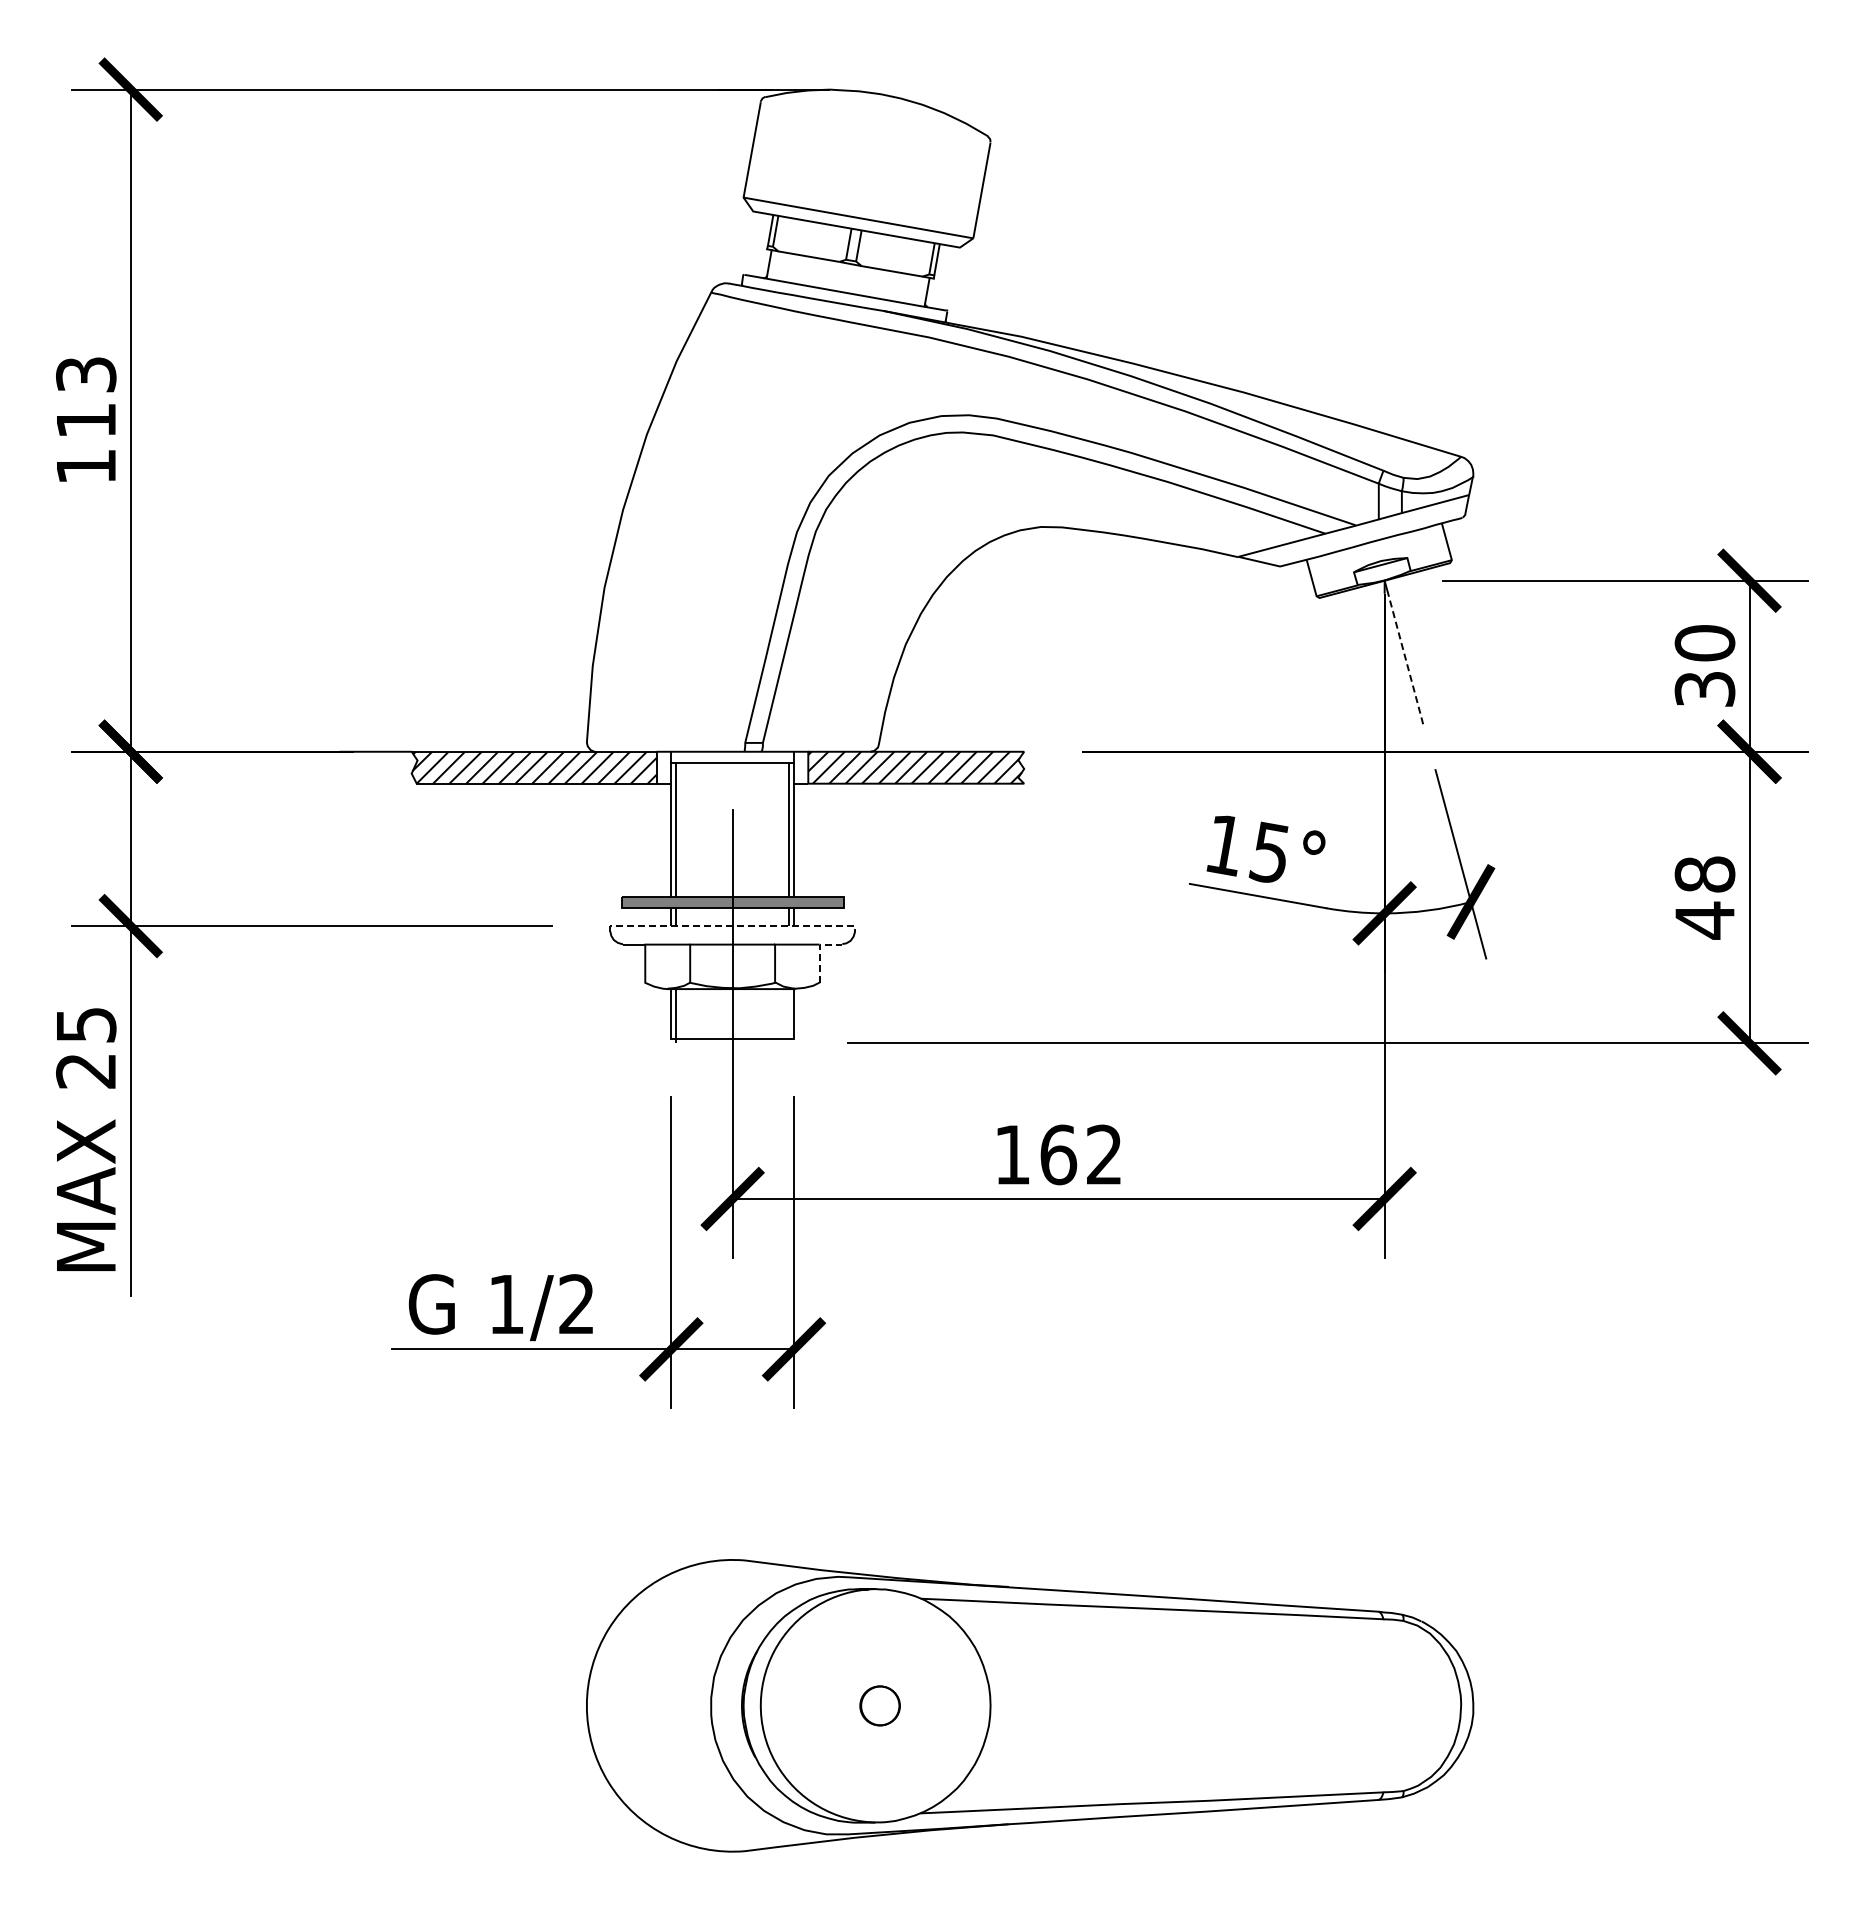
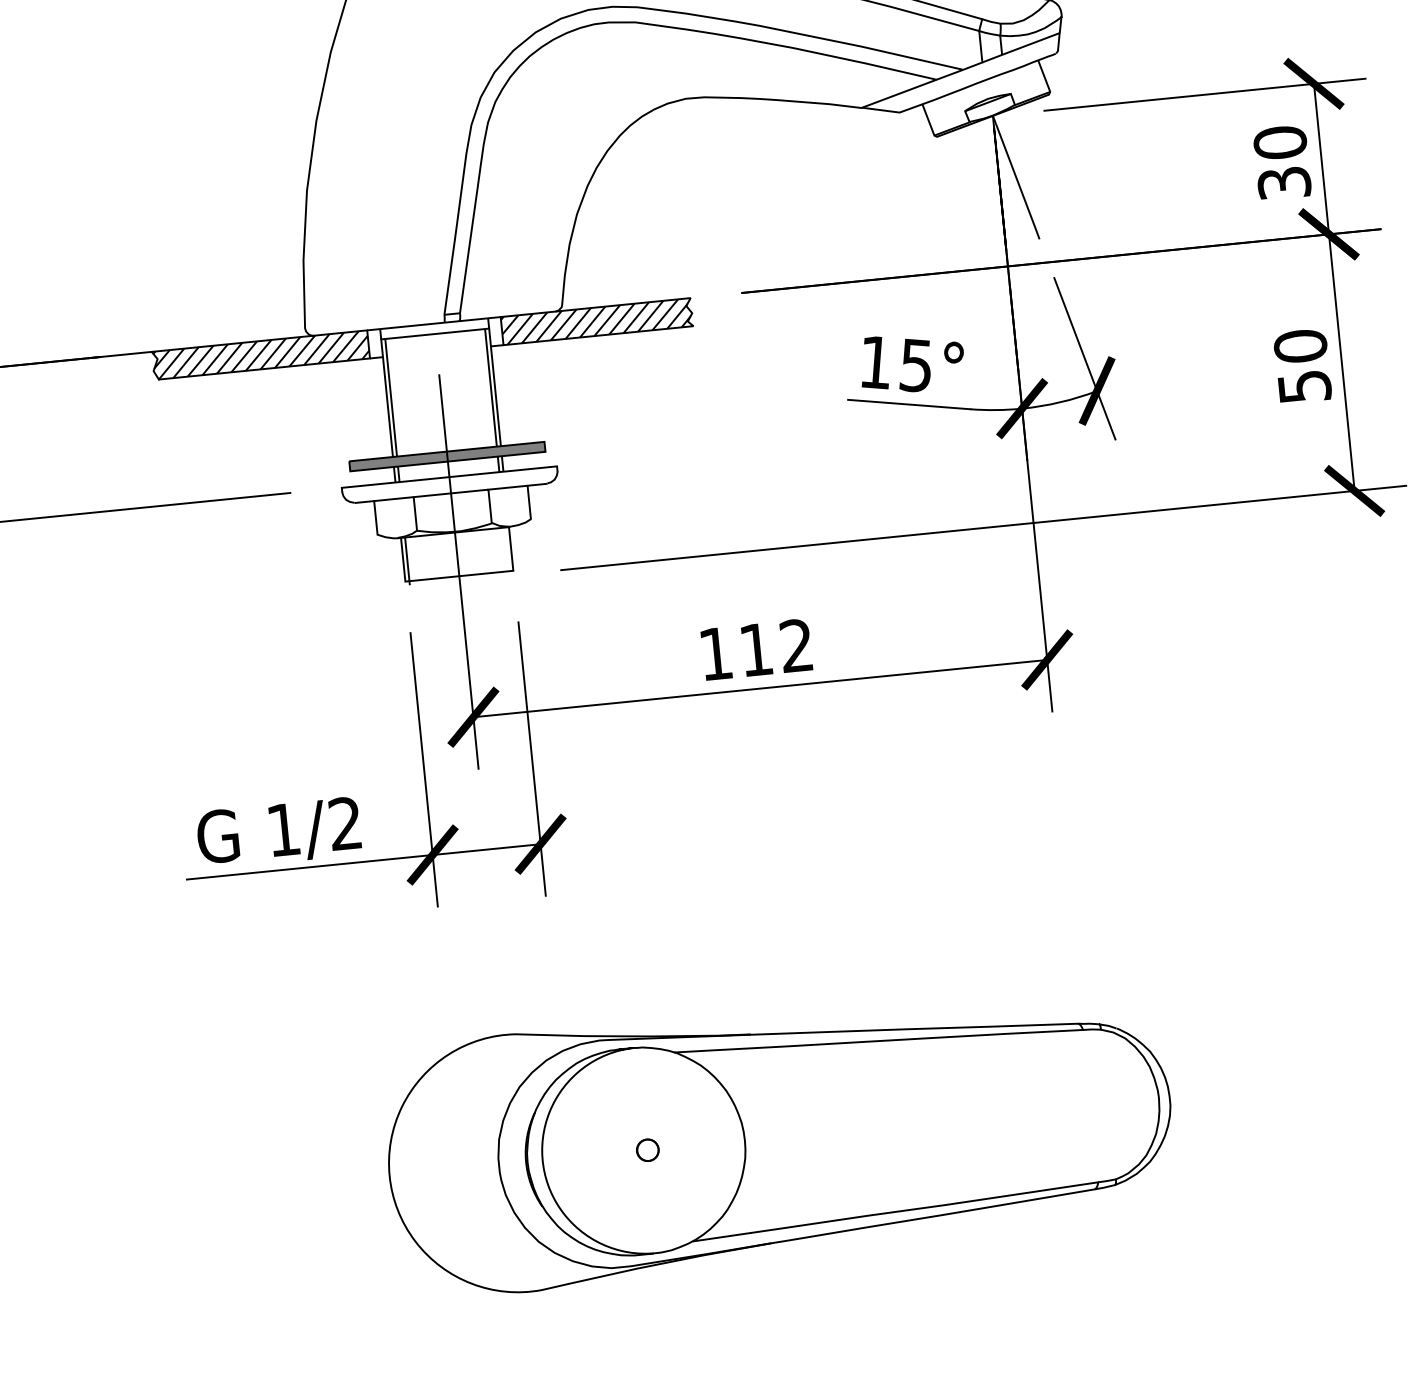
line: (1405, 658) -> (1018, 182), dashed -> solid
text: (1705, 897) -> (1303, 366), 48 -> 50
line: (733, 926) -> (450, 477), dashed -> solid
line: (819, 951) -> (528, 491), dashed -> solid
text: (1058, 1154) -> (756, 649), 162 -> 112
circle: (880, 1705) -> (648, 1150), size x0.62

